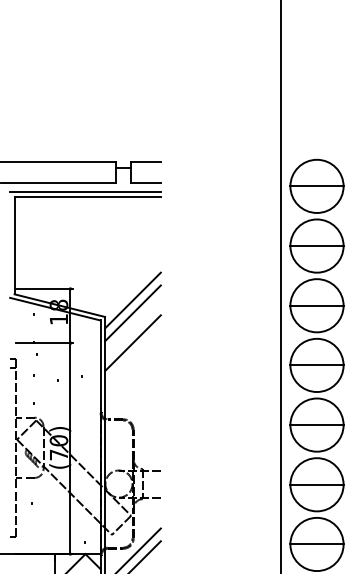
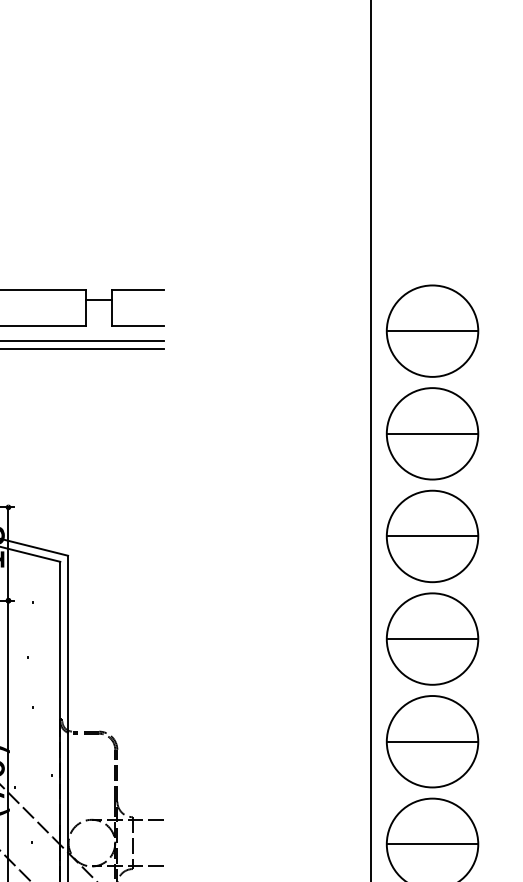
line: (132, 300) -> (115, 527), removed
line: (132, 313) -> (115, 549), removed
line: (132, 343) -> (115, 601), removed

